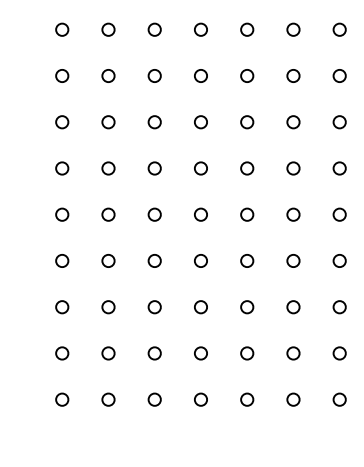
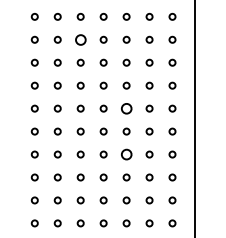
circle: (154, 29) -> (80, 39), size x1.6
circle: (246, 168) -> (126, 108), size x1.6
circle: (246, 260) -> (126, 154), size x1.6

